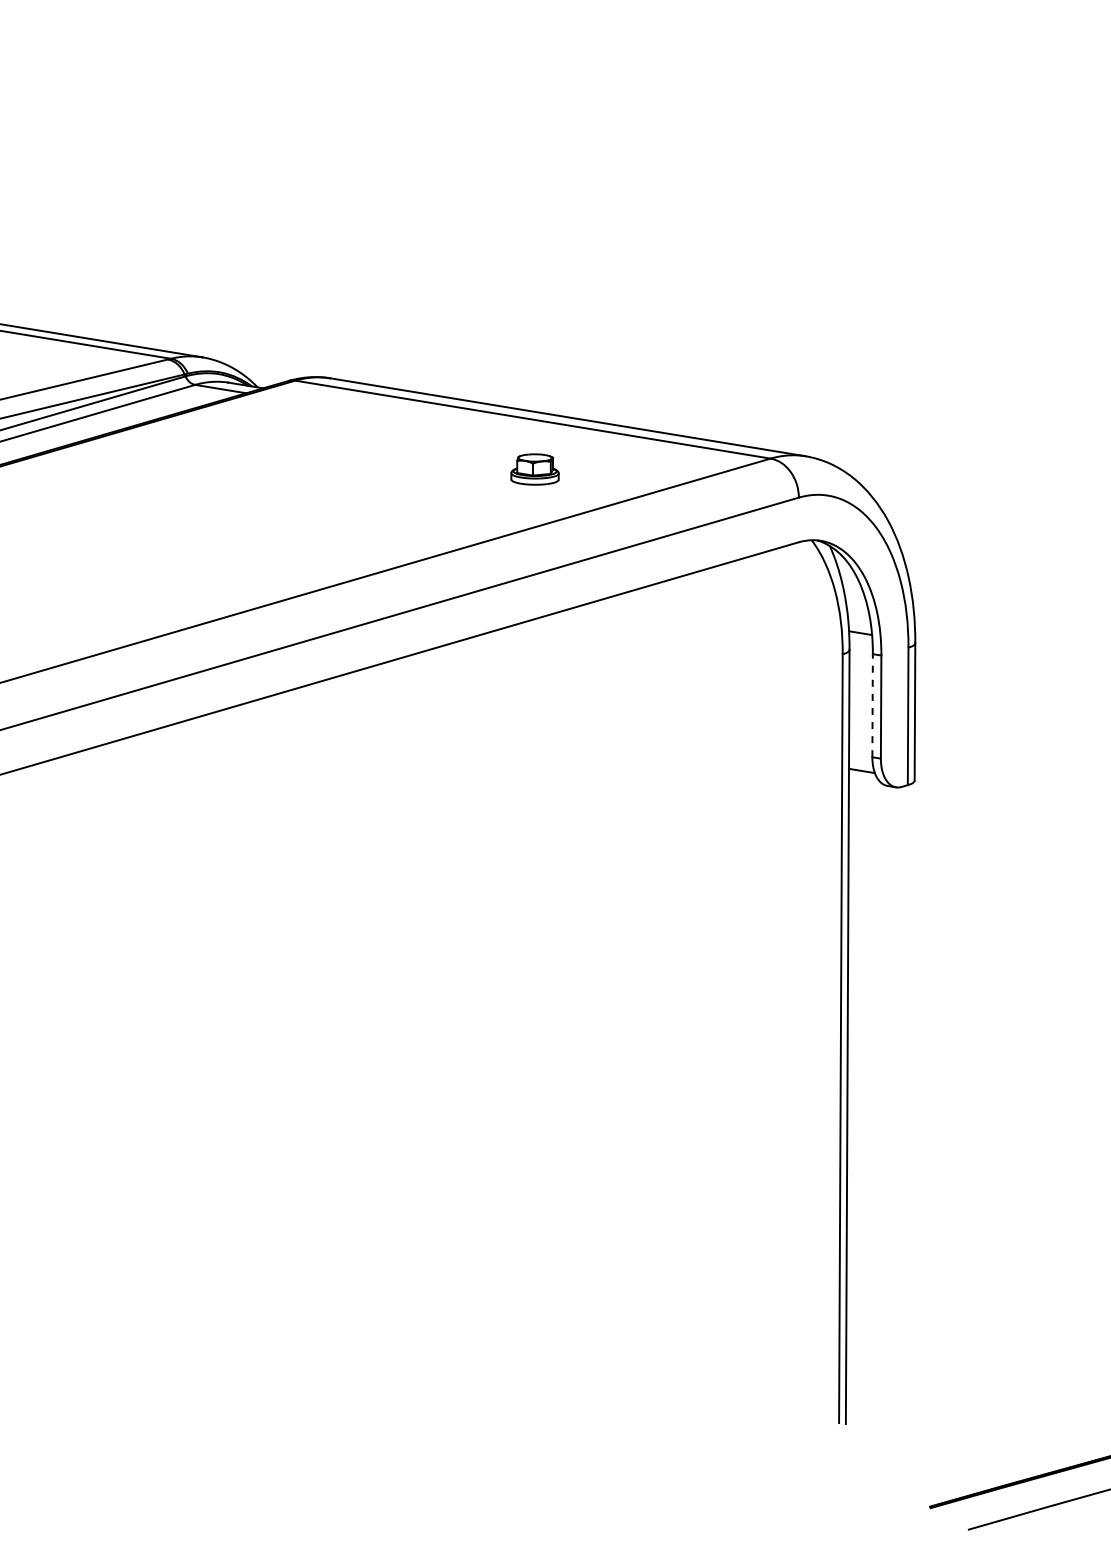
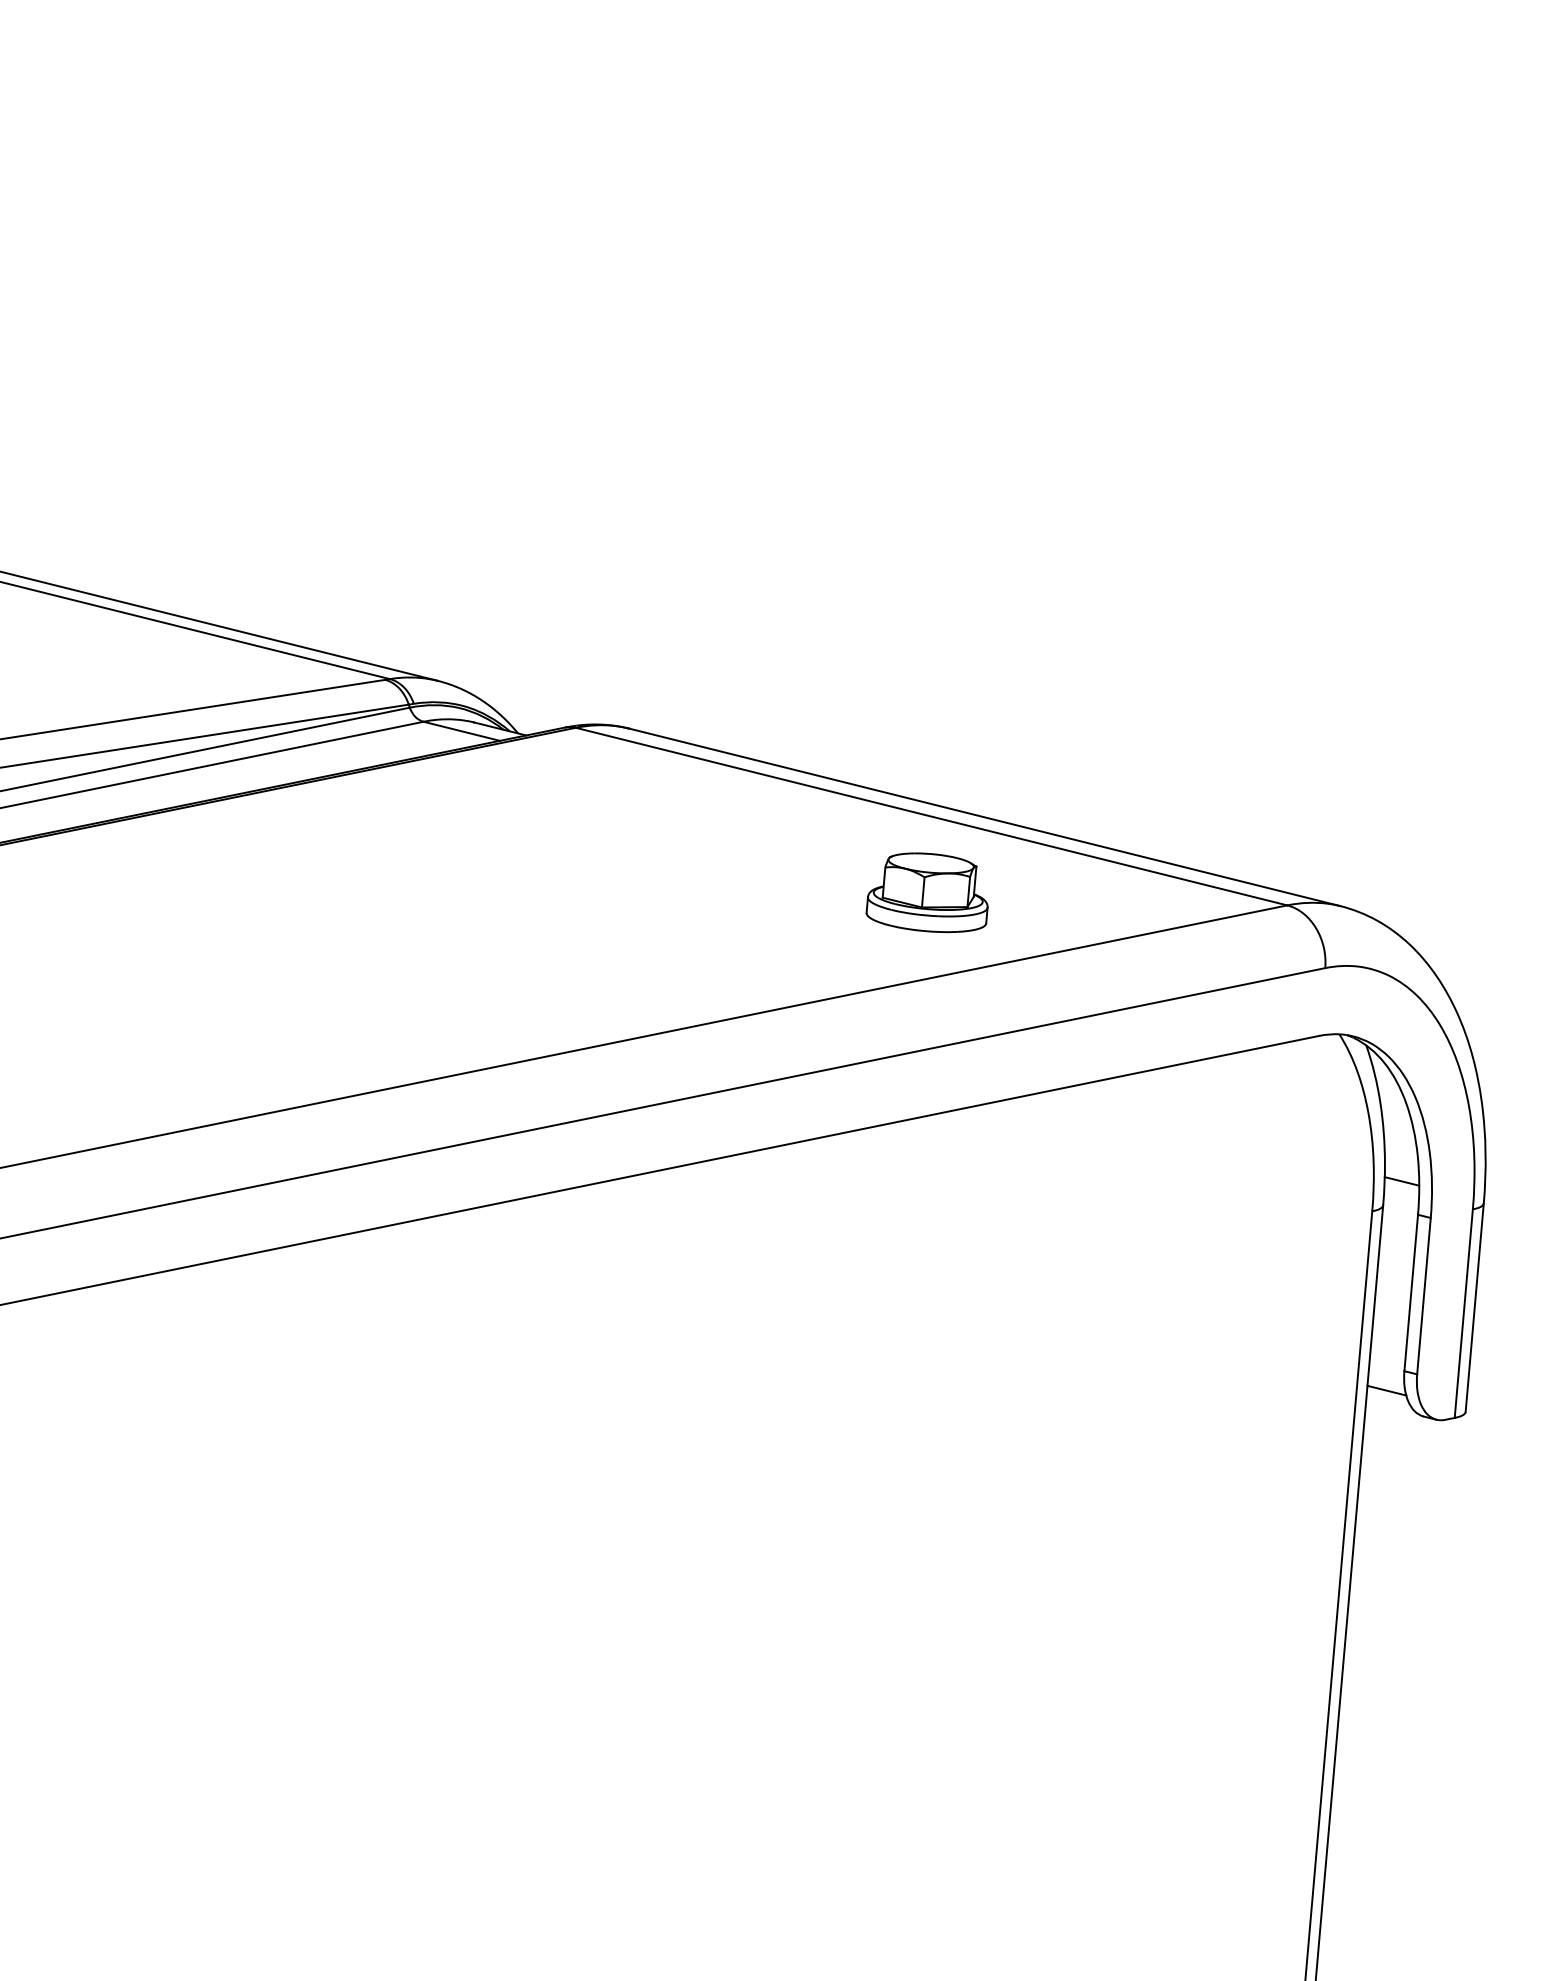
part: (534, 469) -> (927, 892), size x1.67
line: (872, 705) -> (1411, 1292), dashed -> solid

